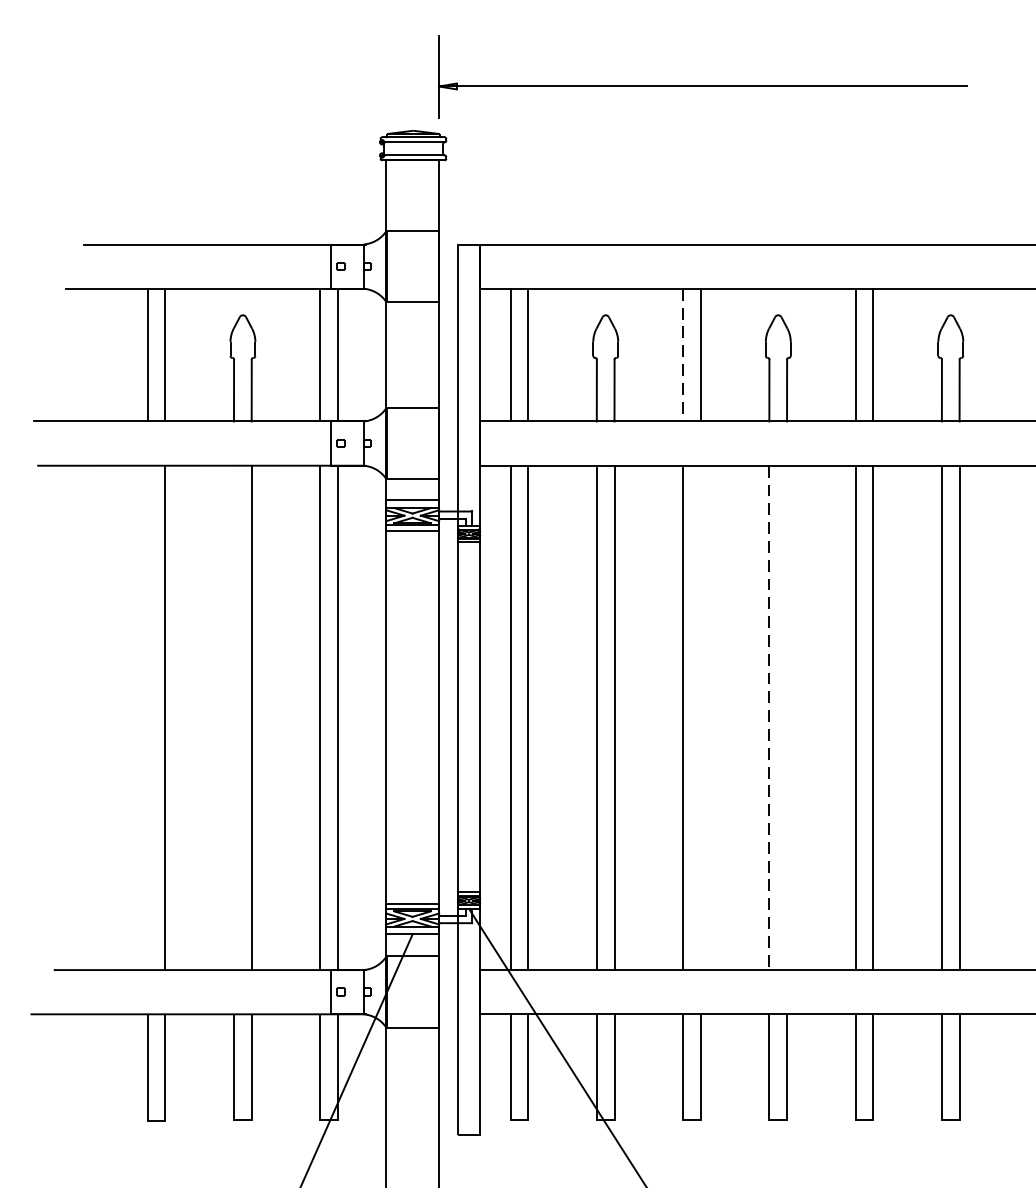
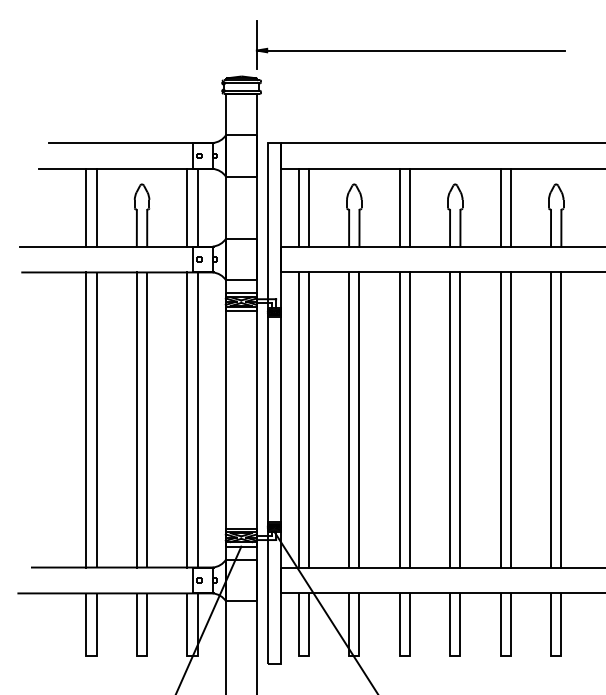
line: (682, 354) -> (399, 207), dashed -> solid
line: (147, 717) -> (86, 419), added
line: (233, 717) -> (136, 419), added
line: (700, 717) -> (409, 419), added
line: (770, 717) -> (450, 419), dashed -> solid
line: (787, 717) -> (460, 419), added

